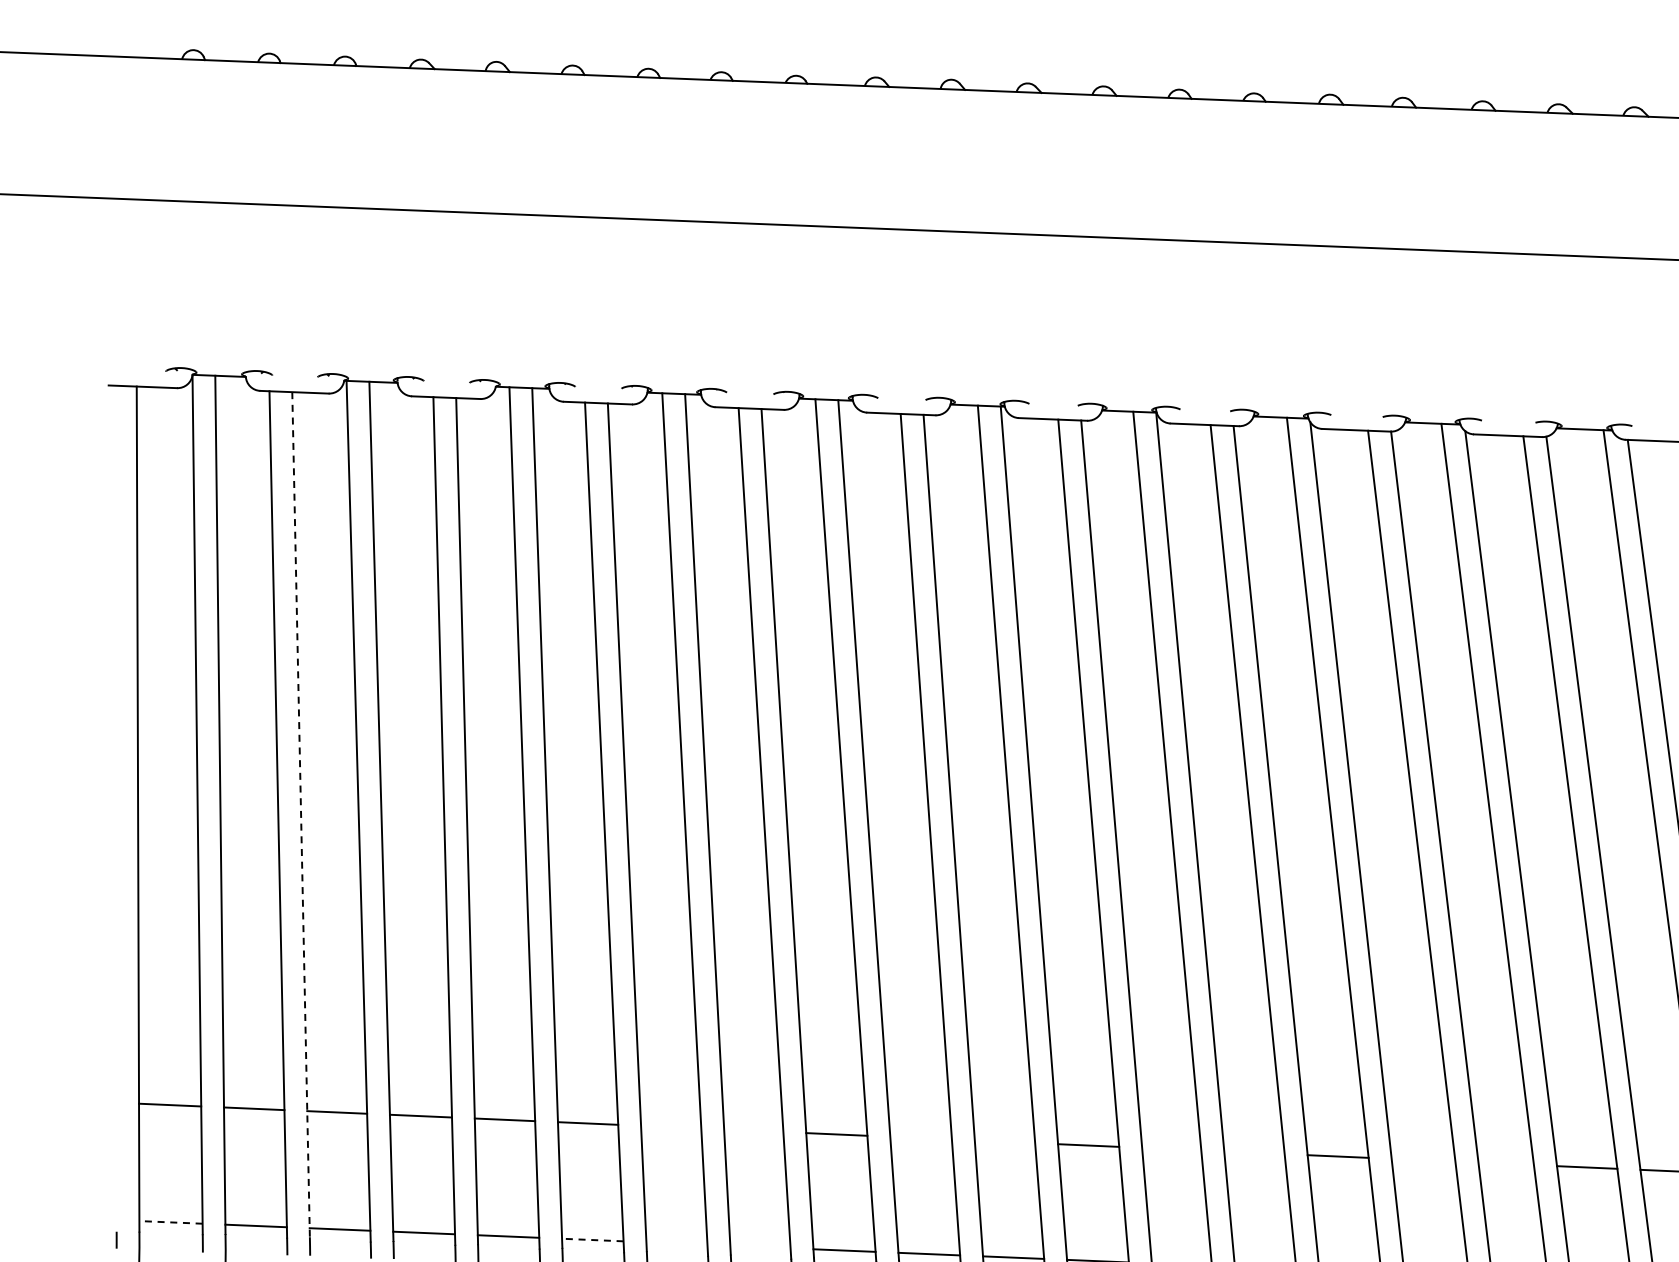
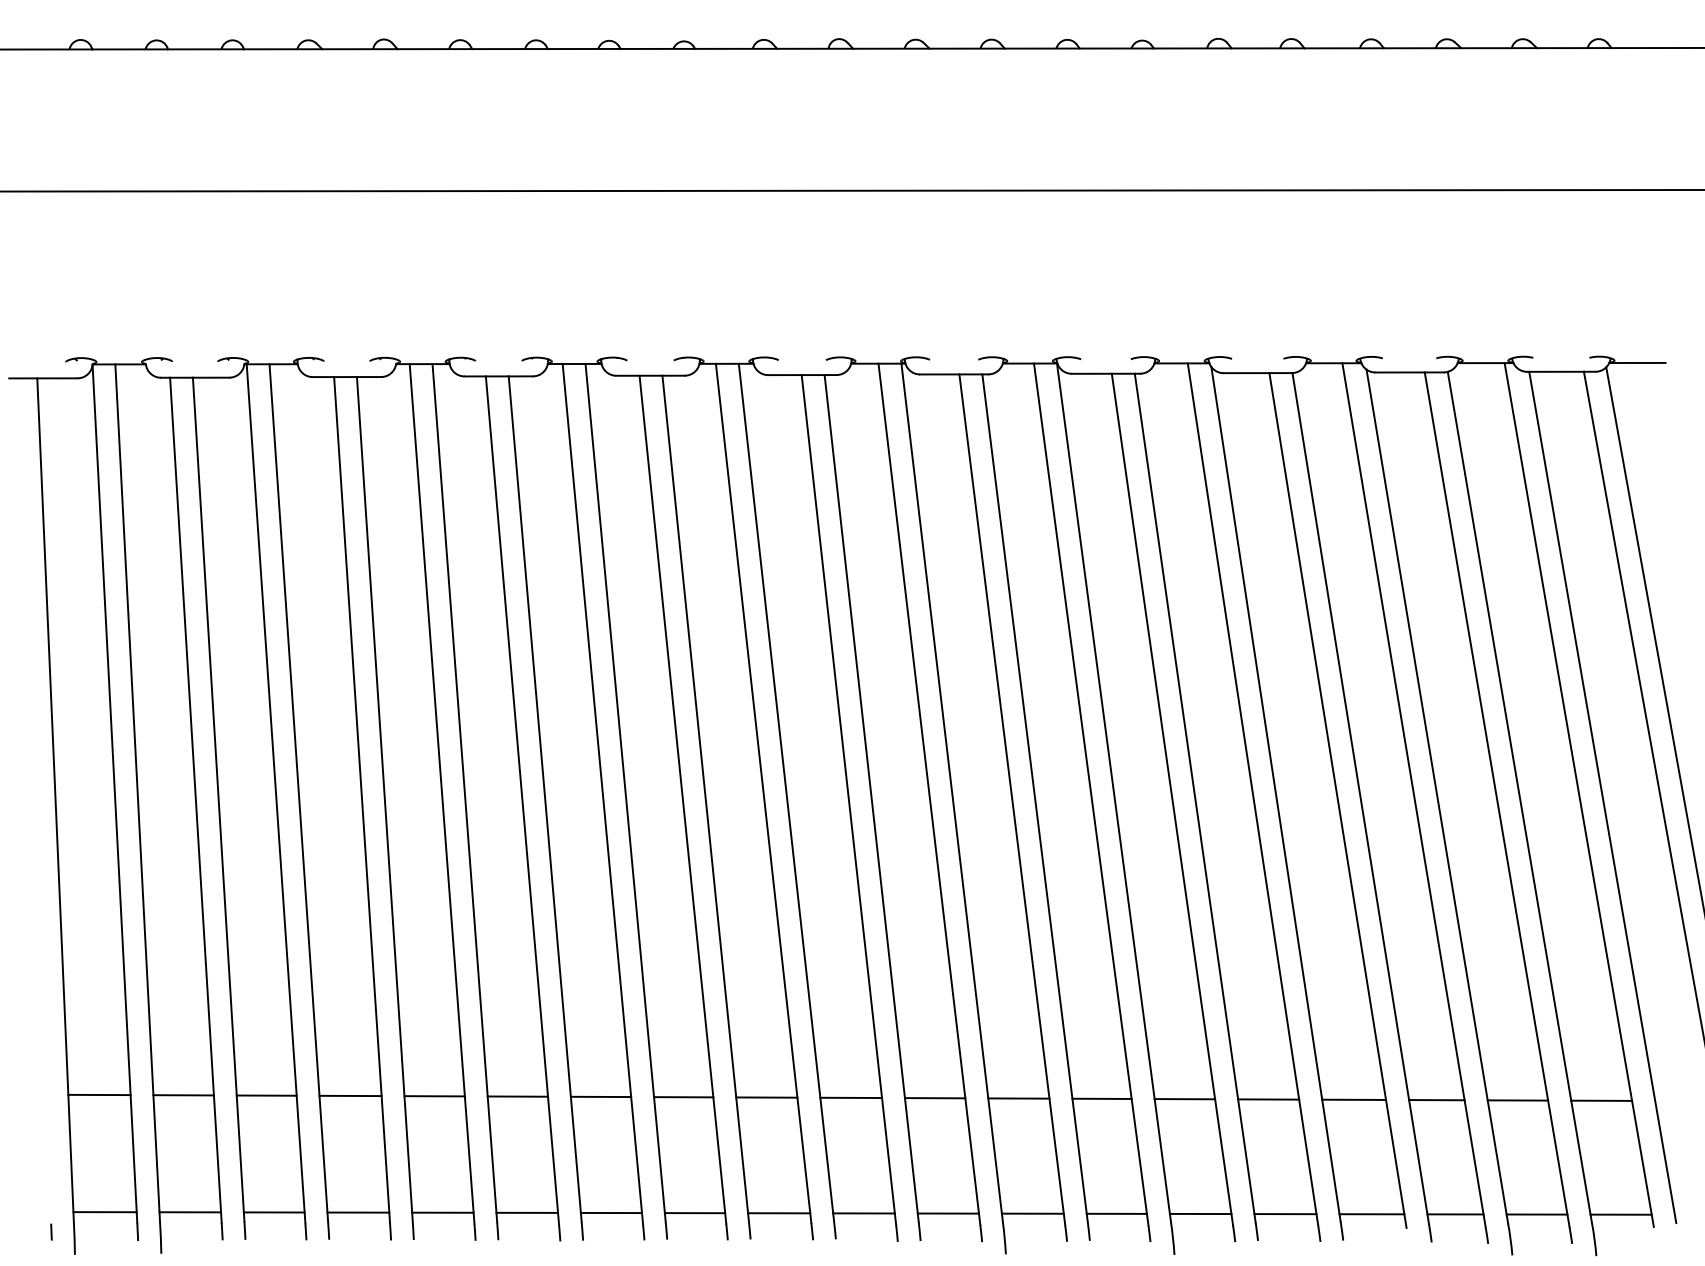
line: (300, 814) -> (218, 799), dashed -> solid
line: (670, 1126) -> (600, 1096), added
line: (753, 1131) -> (683, 1097), added
line: (921, 1137) -> (851, 1097), added
line: (1004, 1142) -> (934, 1098), added
line: (1171, 1148) -> (1101, 1098), added
line: (1254, 1153) -> (1184, 1099), added
line: (1423, 1159) -> (1354, 1099), added
line: (1505, 1164) -> (1436, 1100), added
line: (171, 1222) -> (105, 1212), dashed -> solid
line: (593, 1239) -> (527, 1212), dashed -> solid
line: (677, 1243) -> (611, 1212), added
line: (759, 1247) -> (694, 1213), added

